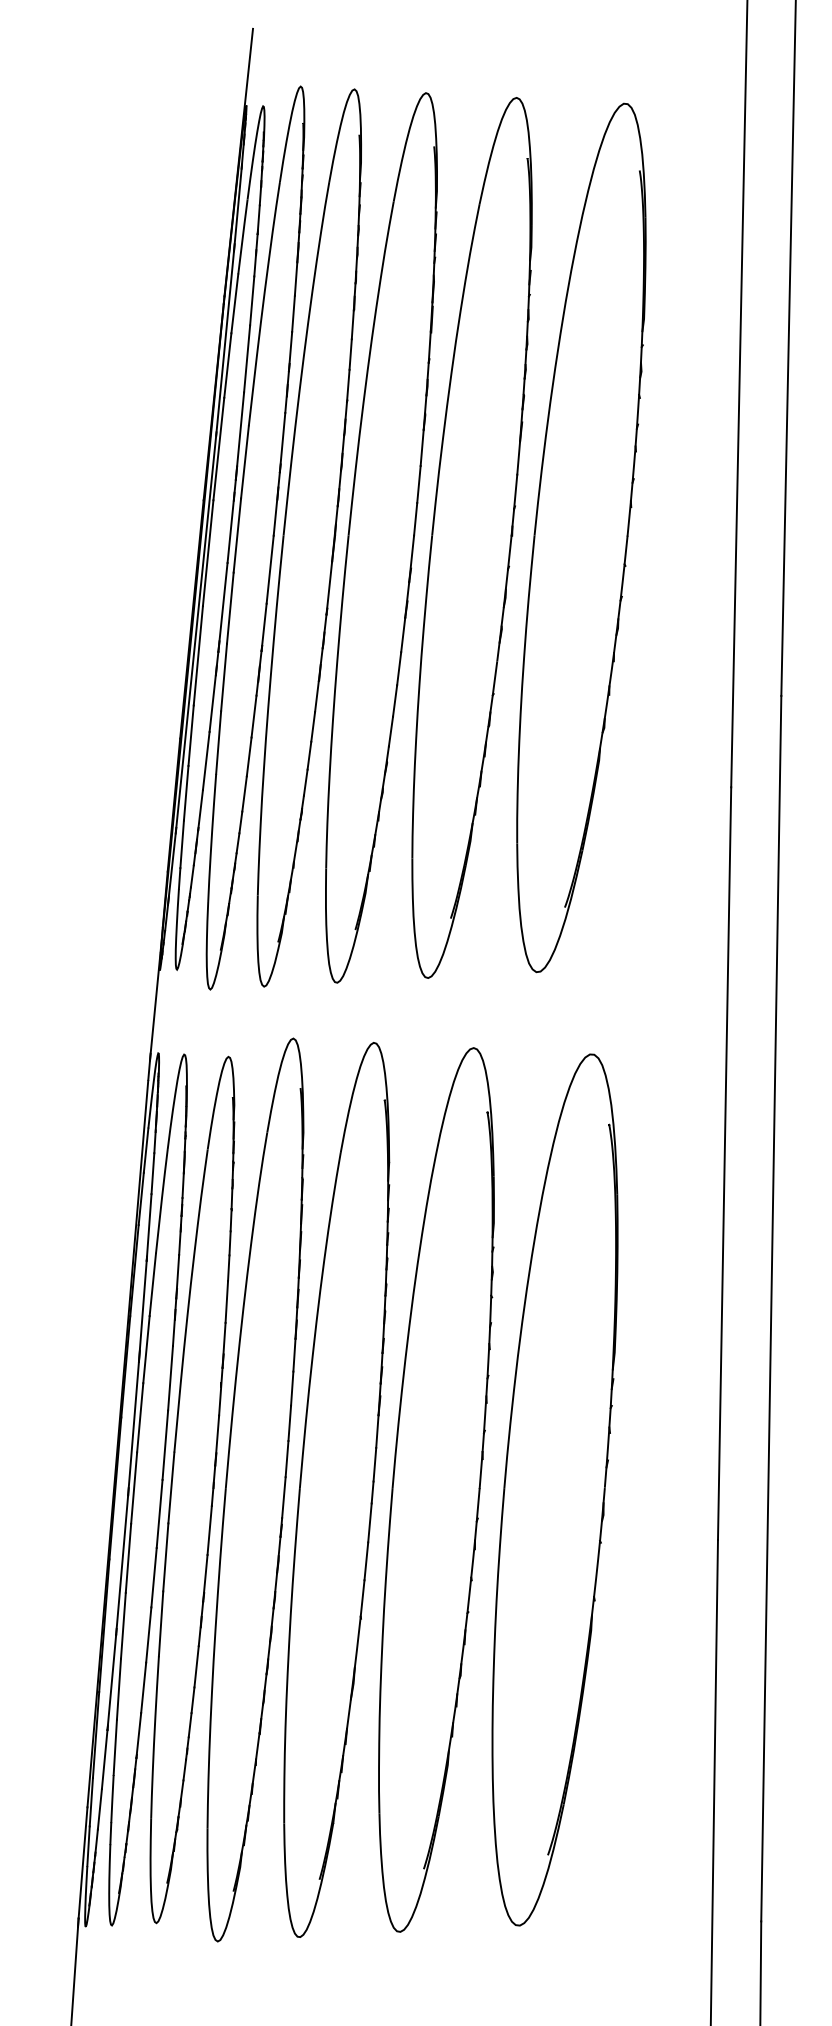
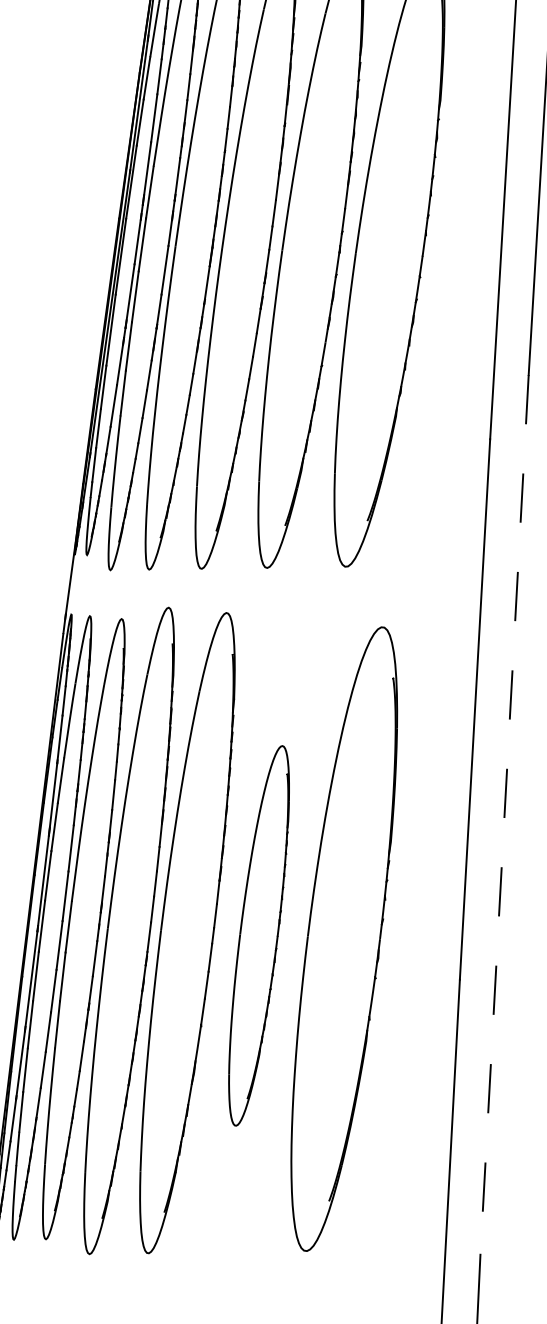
line: (771, 1308) -> (504, 814), solid -> dashed
part: (436, 1489) -> (259, 935), size x0.6

